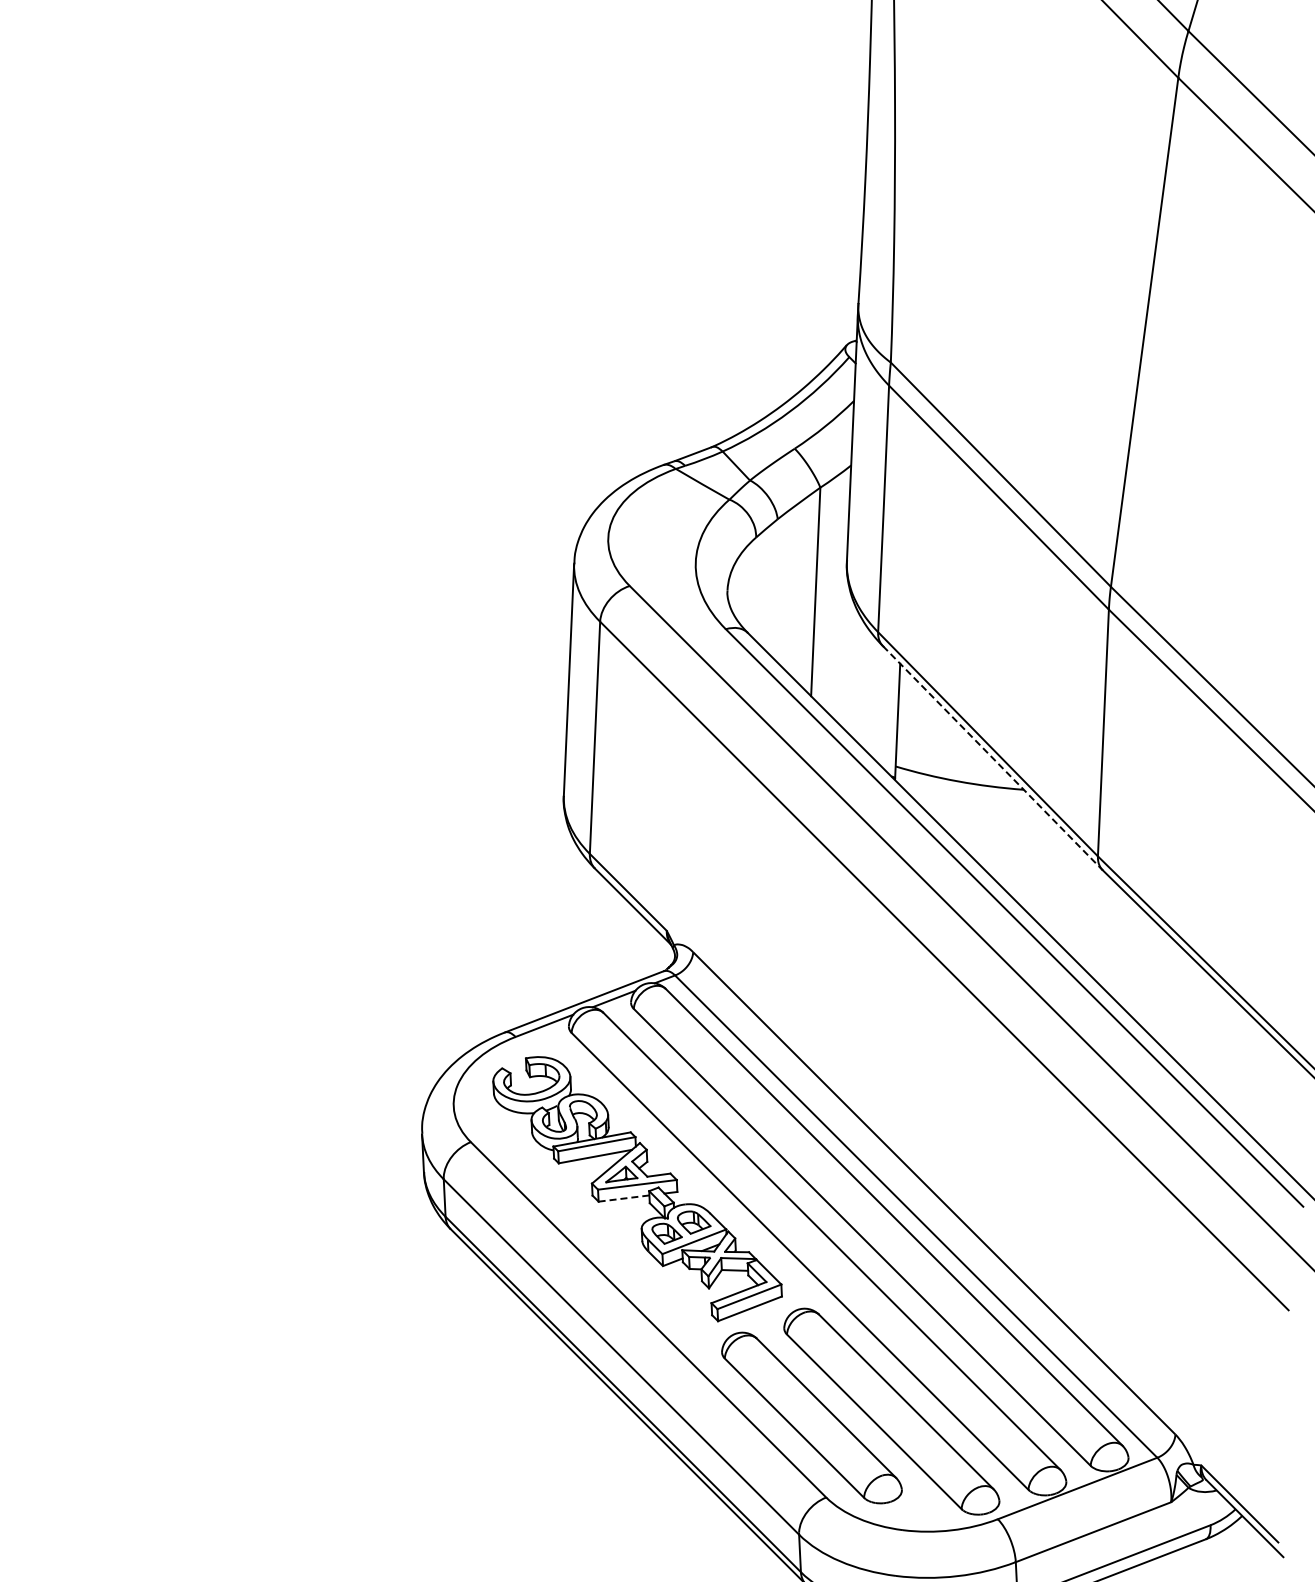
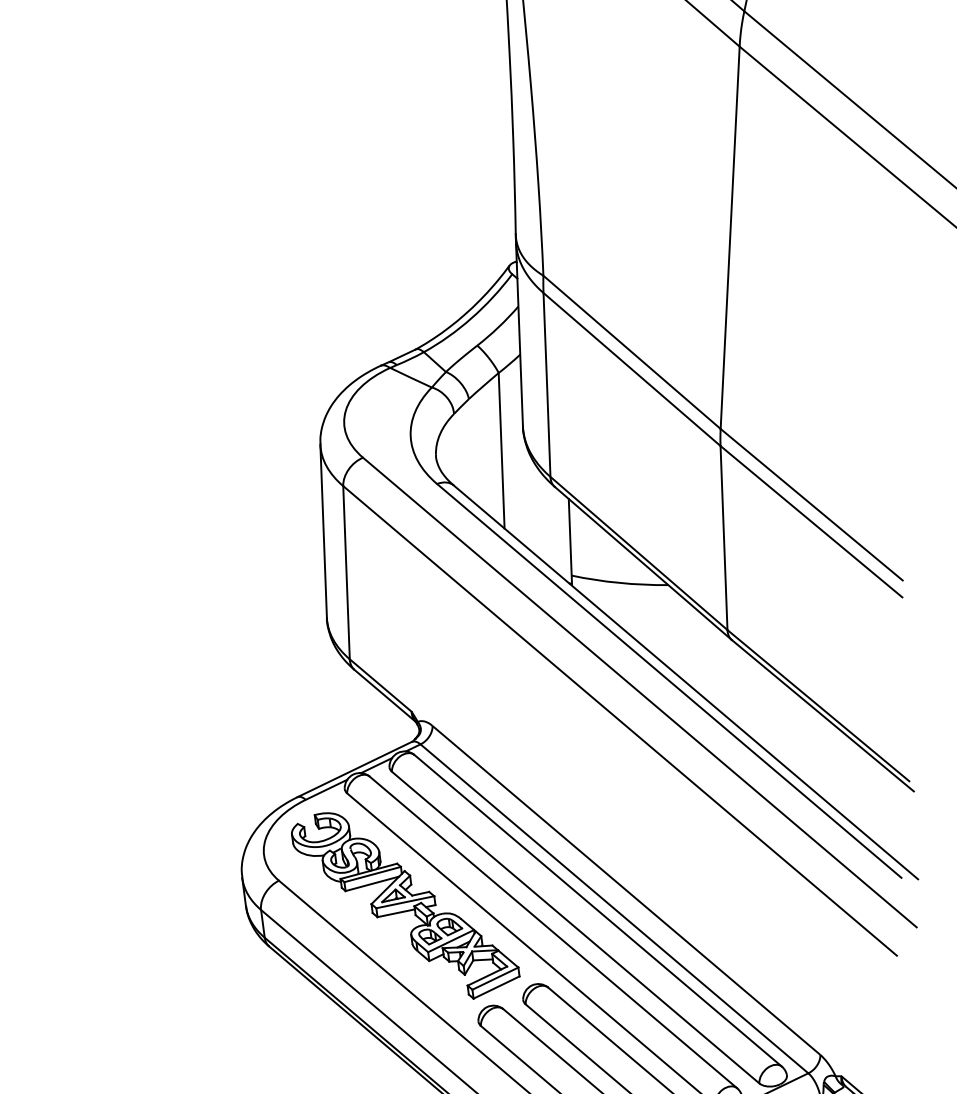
line: (992, 758) -> (643, 563), dashed -> solid
line: (624, 1198) -> (396, 913), dashed -> solid

